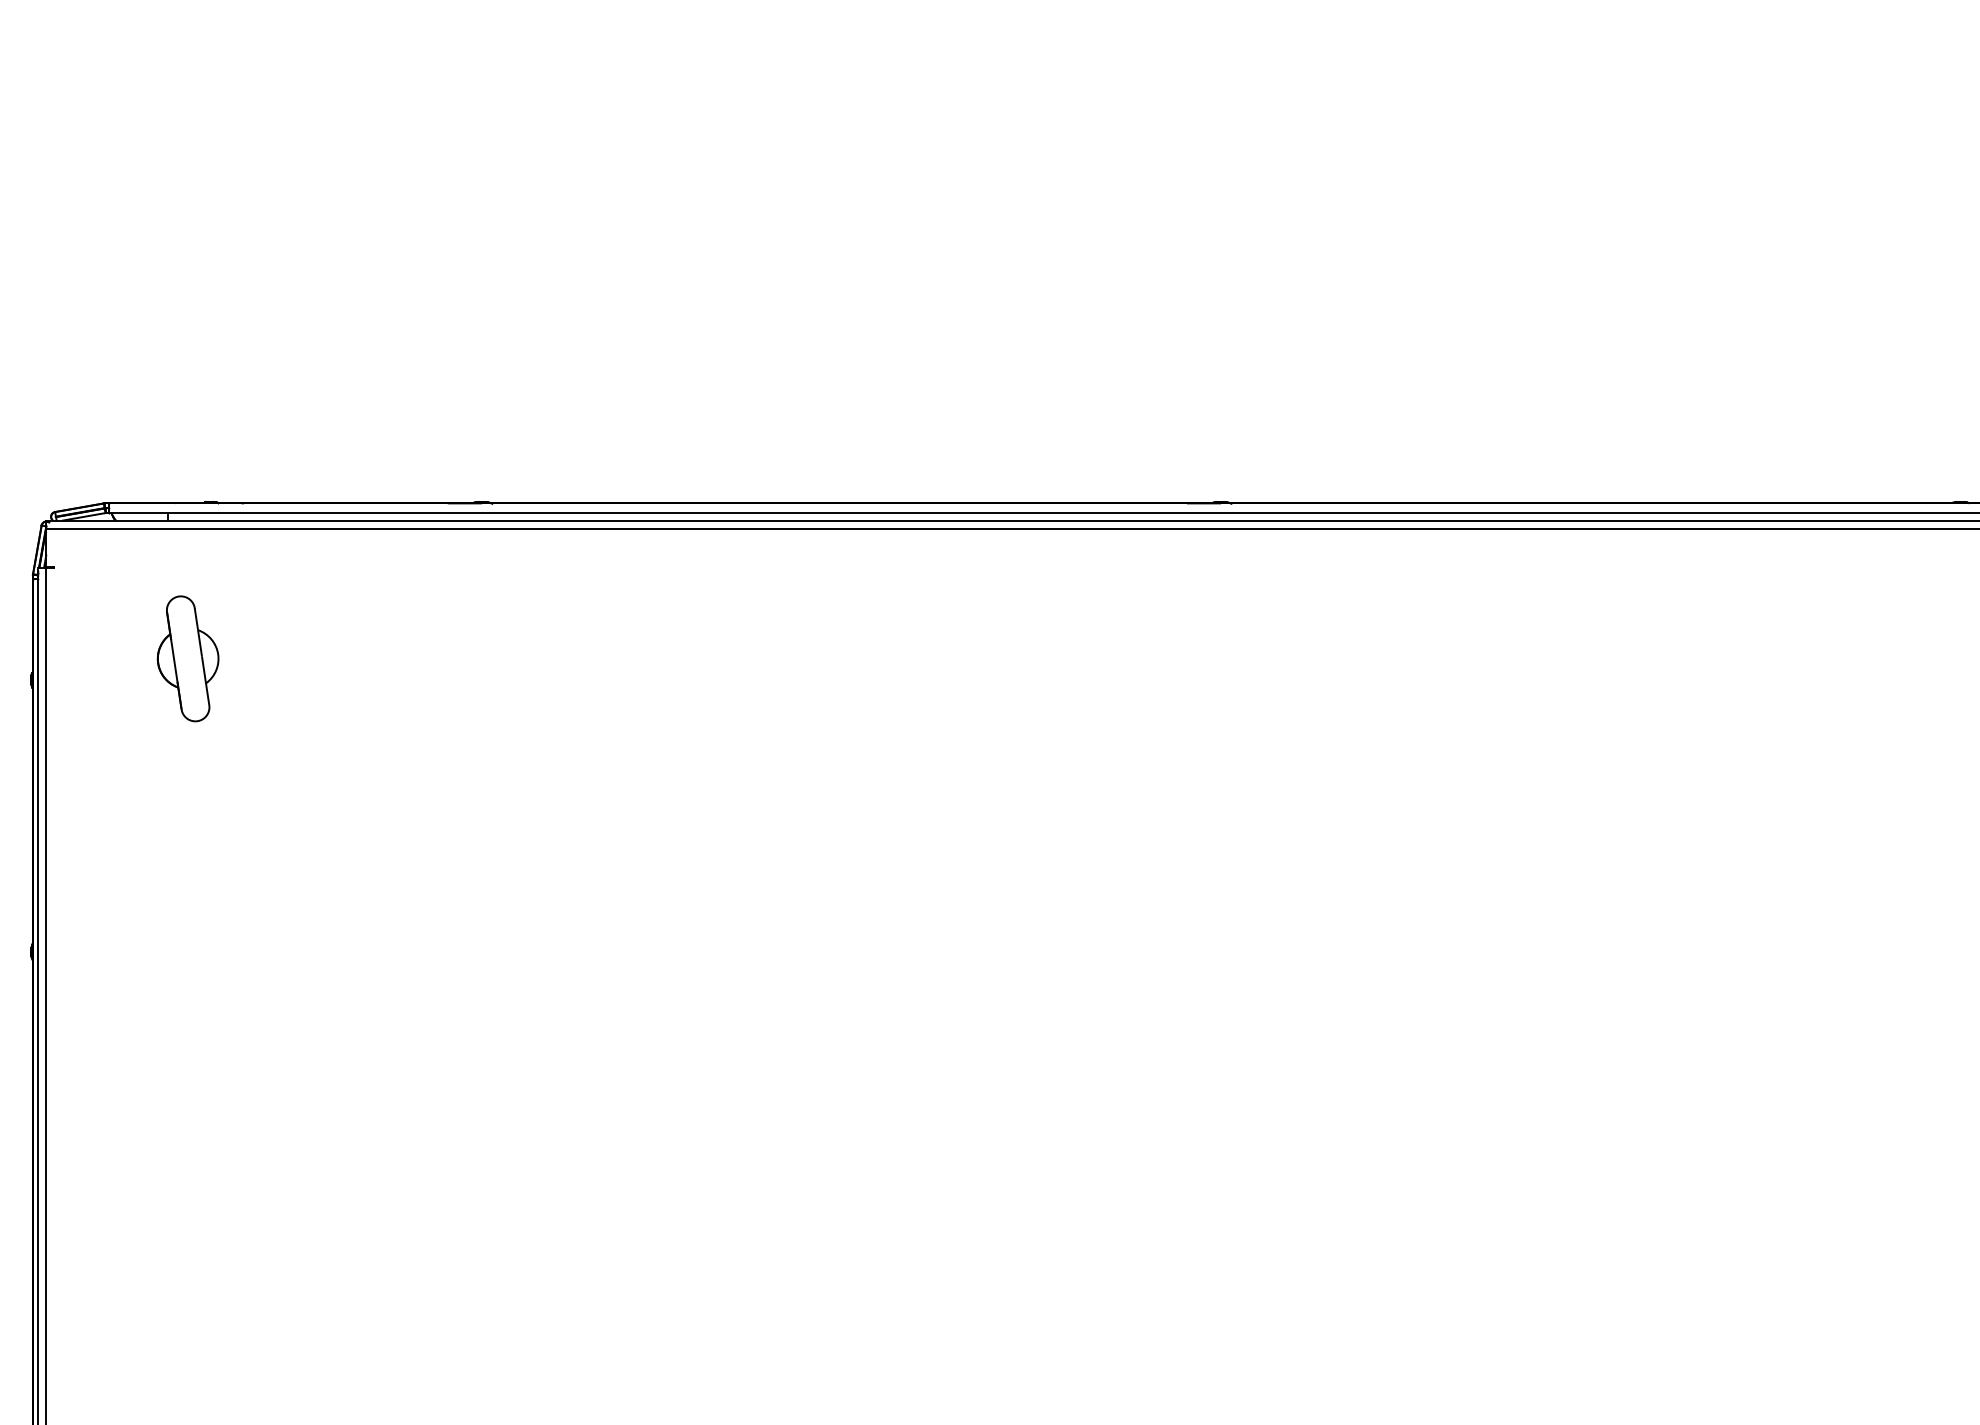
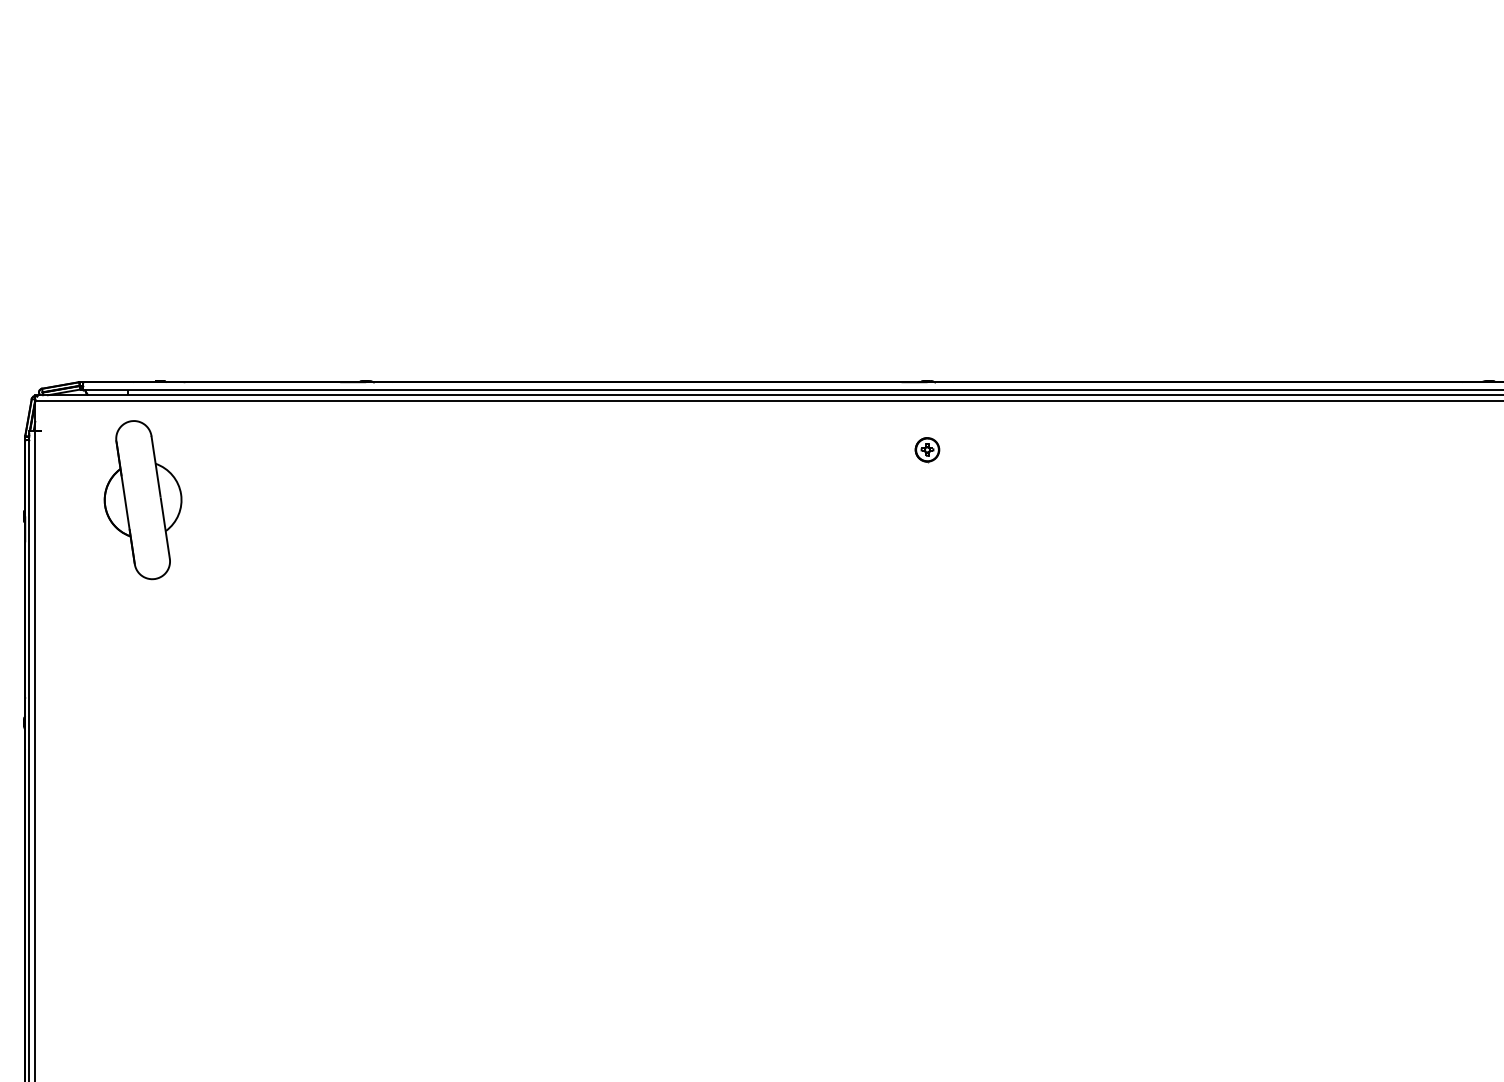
part: (1221, 593) -> (927, 450), added
part: (187, 659) -> (142, 500), size x1.67

